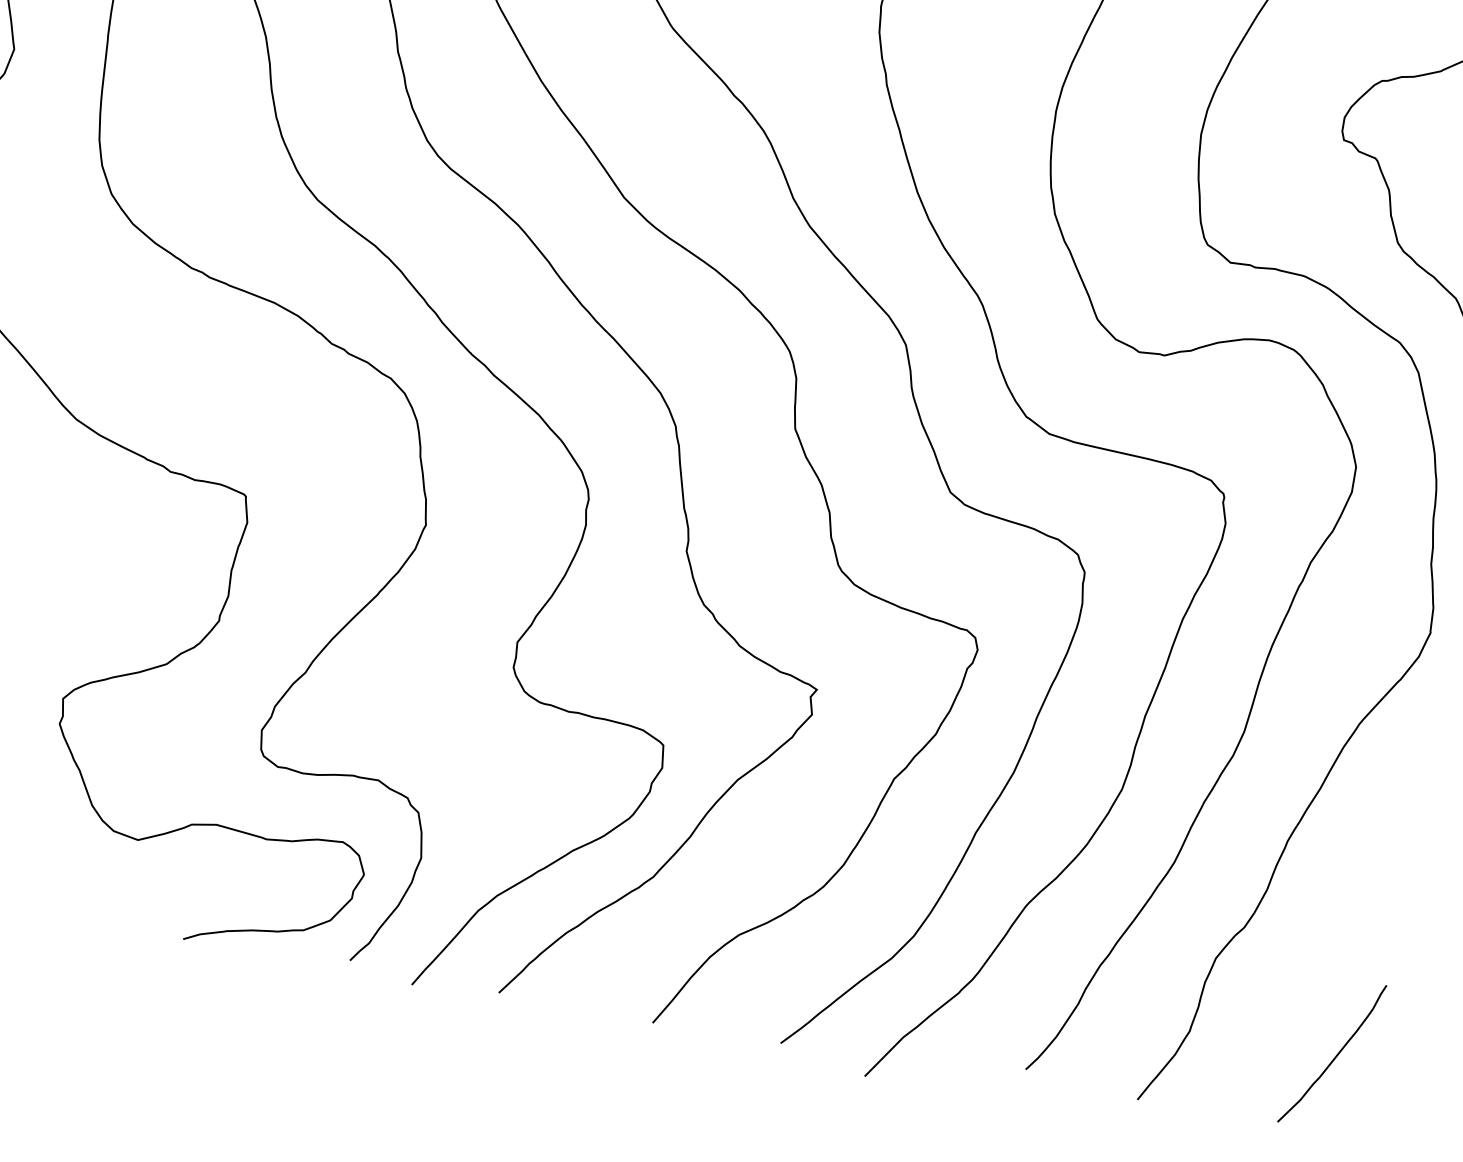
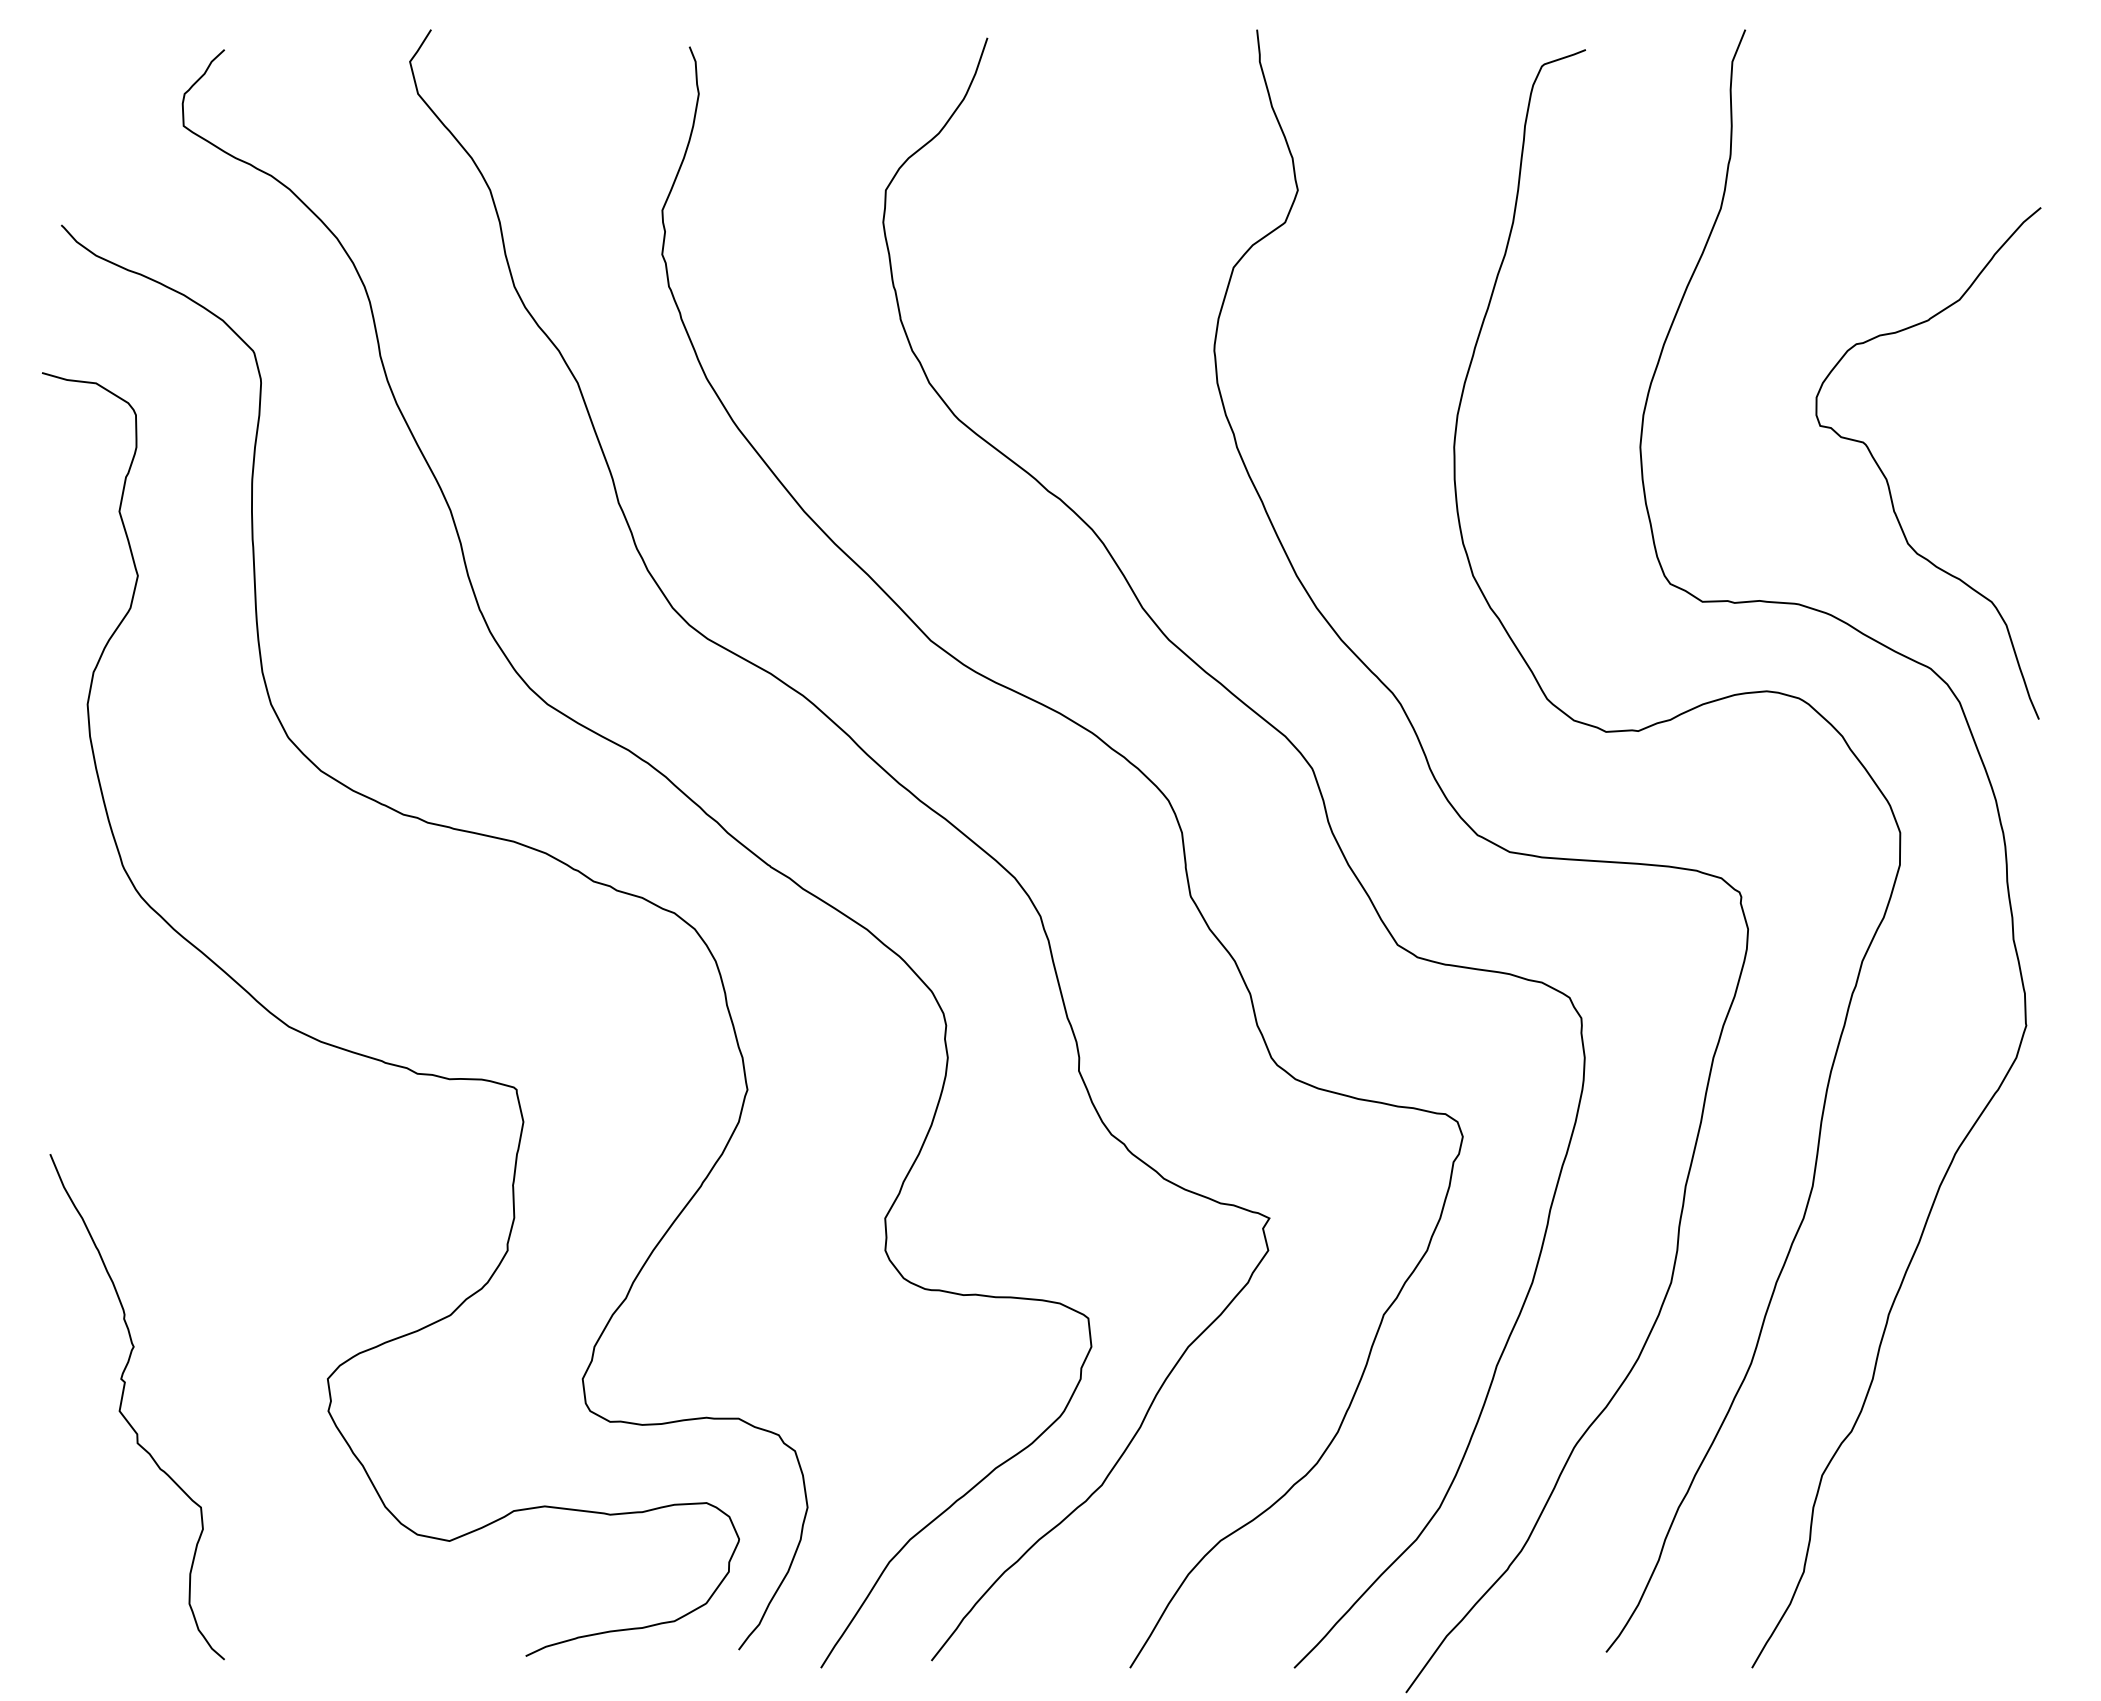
curve: (1335, 1055) -> (1991, 1573), removed

